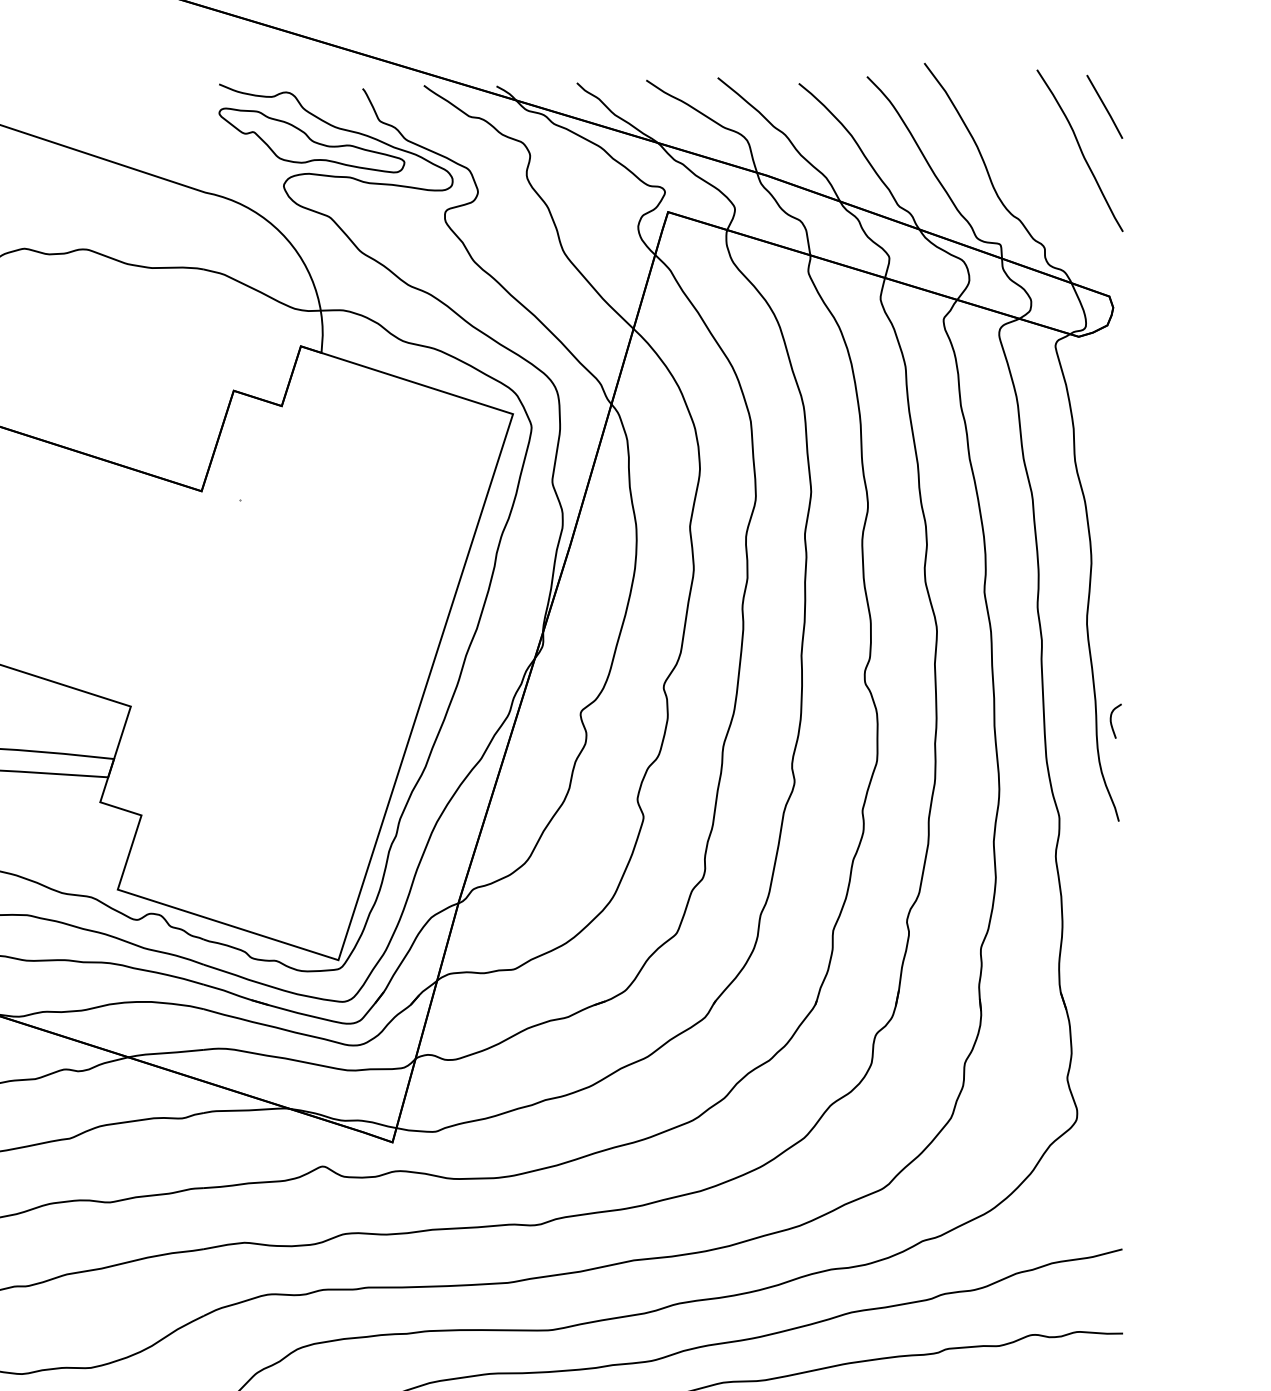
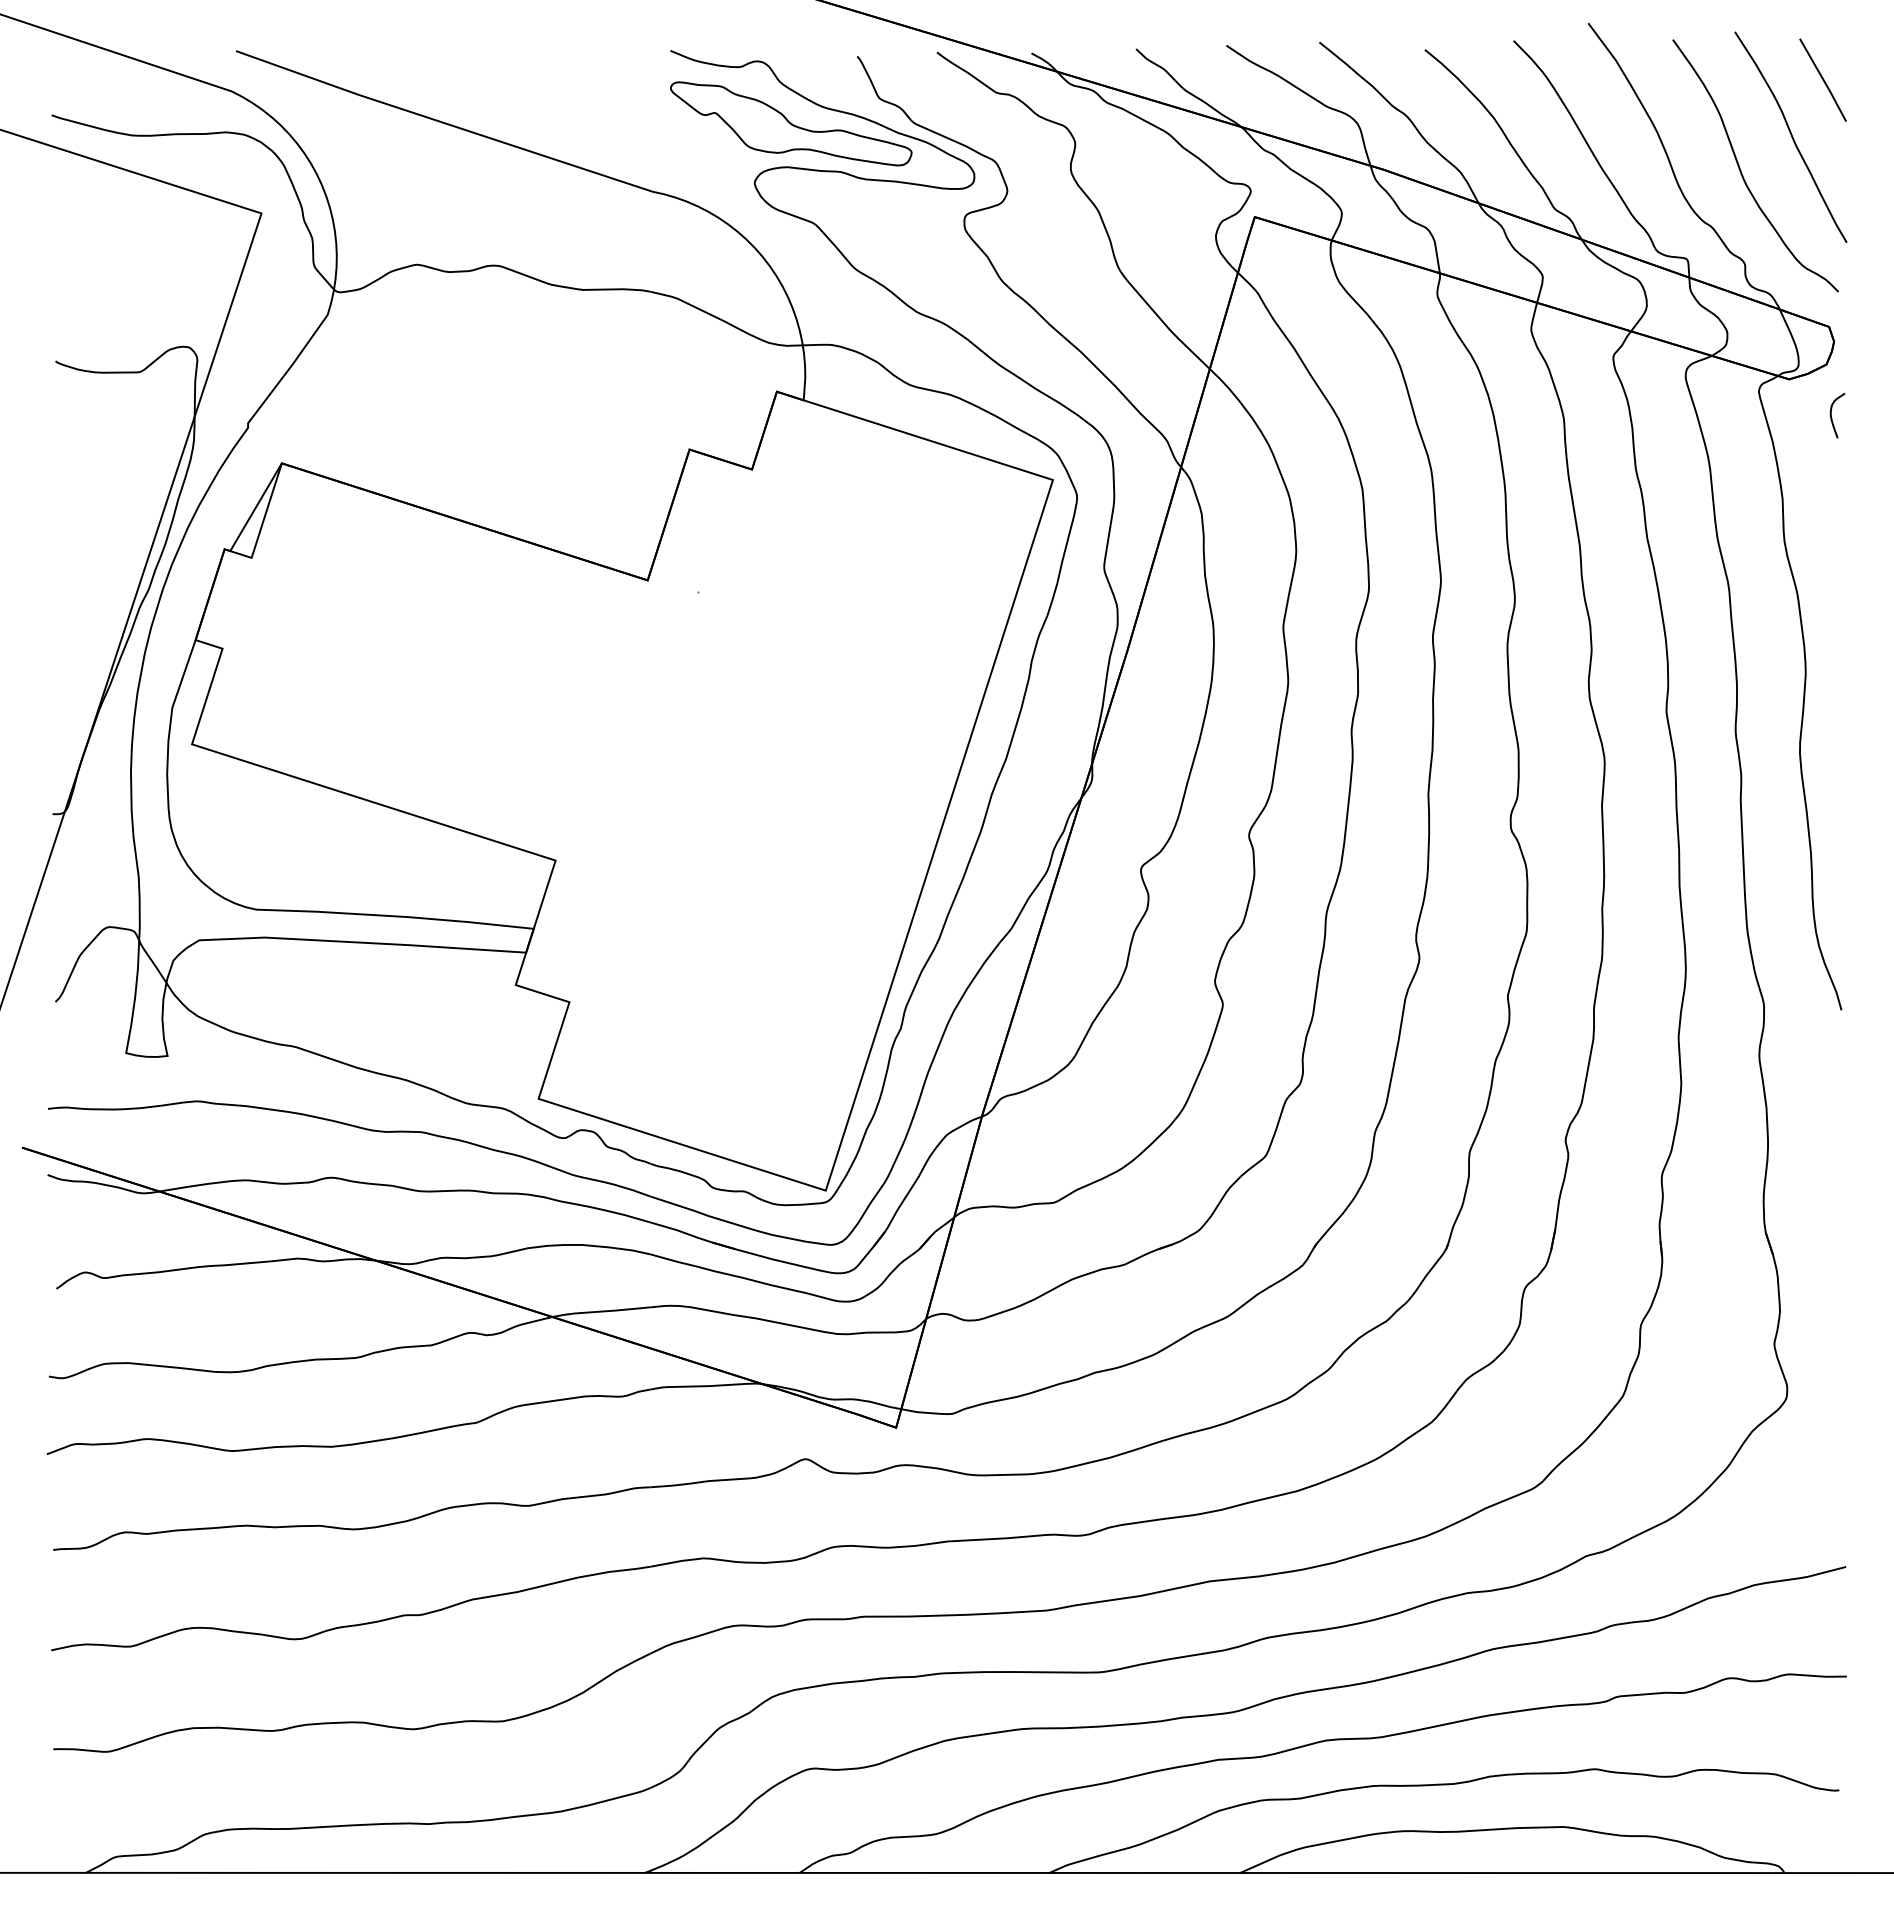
curve: (1042, 176) -> (1741, 170), added
curve: (1112, 723) -> (1832, 418), moved

